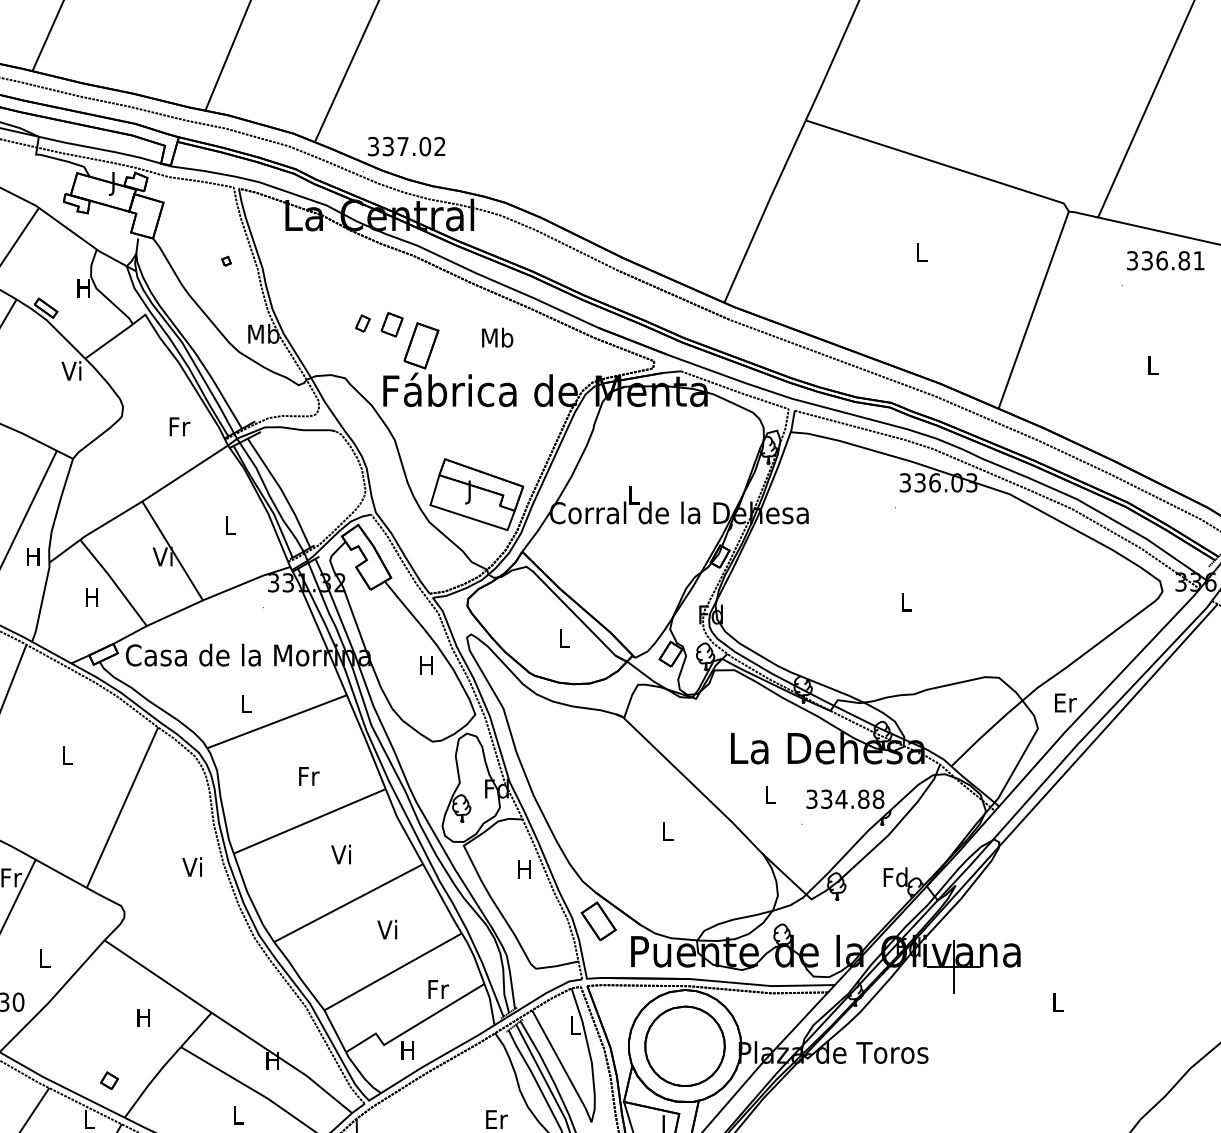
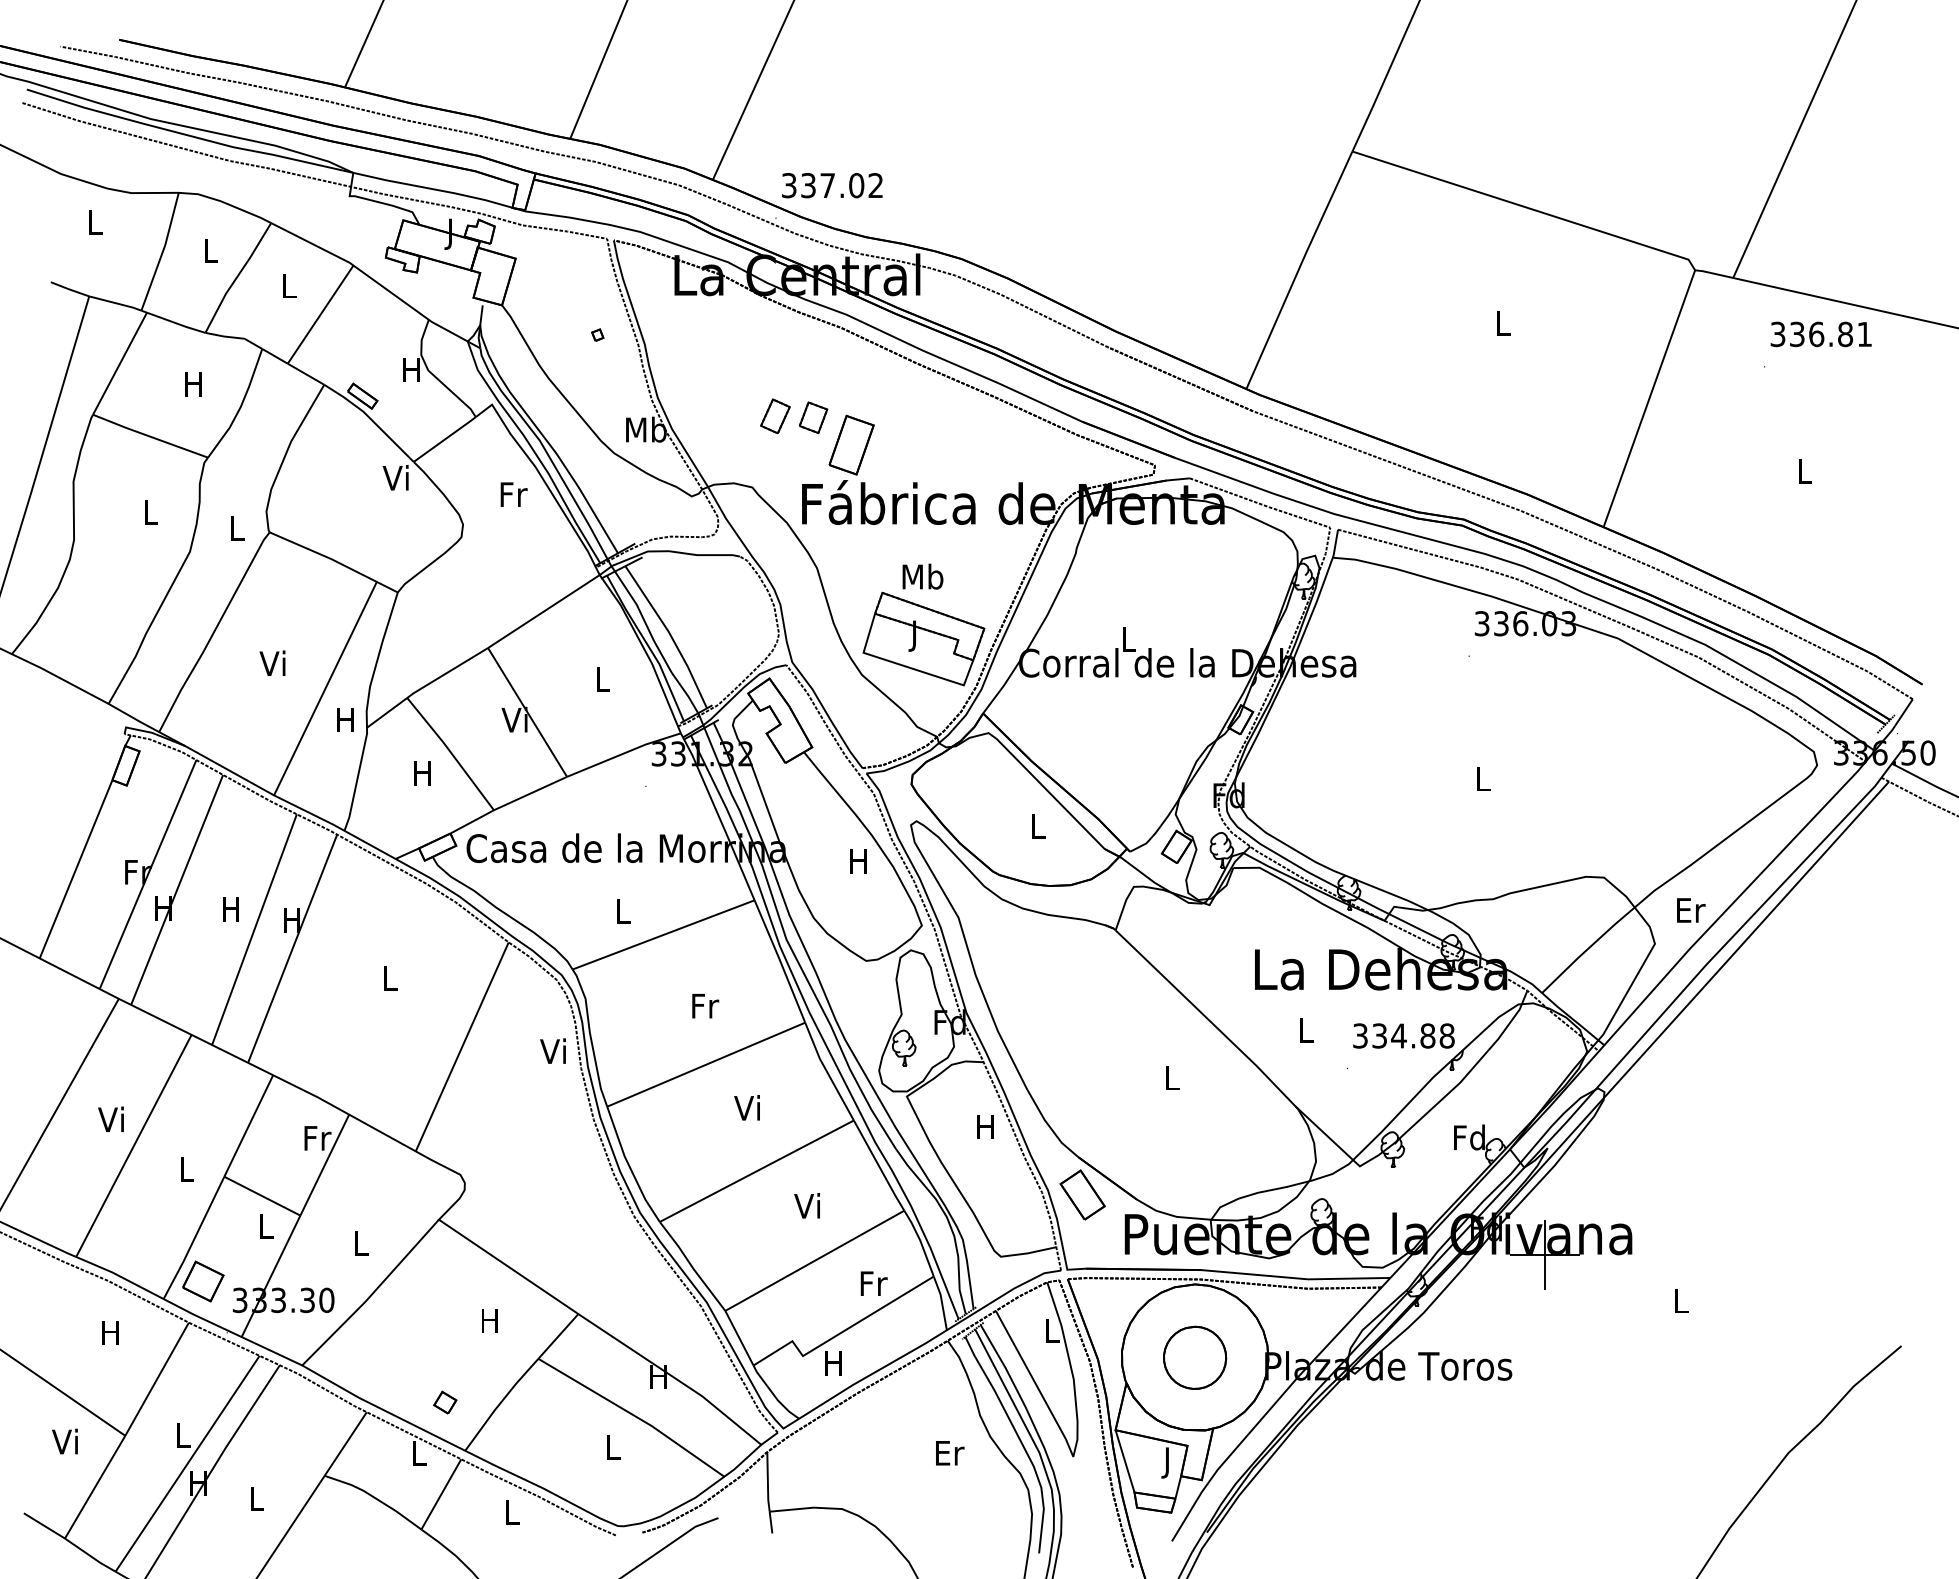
part: (362, 323) -> (775, 415), size x1.6
text: (497, 337) -> (922, 576), moved
text: (179, 426) -> (513, 494), moved
text: (191, 866) -> (552, 1050), moved
part: (684, 1046) -> (1194, 1357), size x0.6

